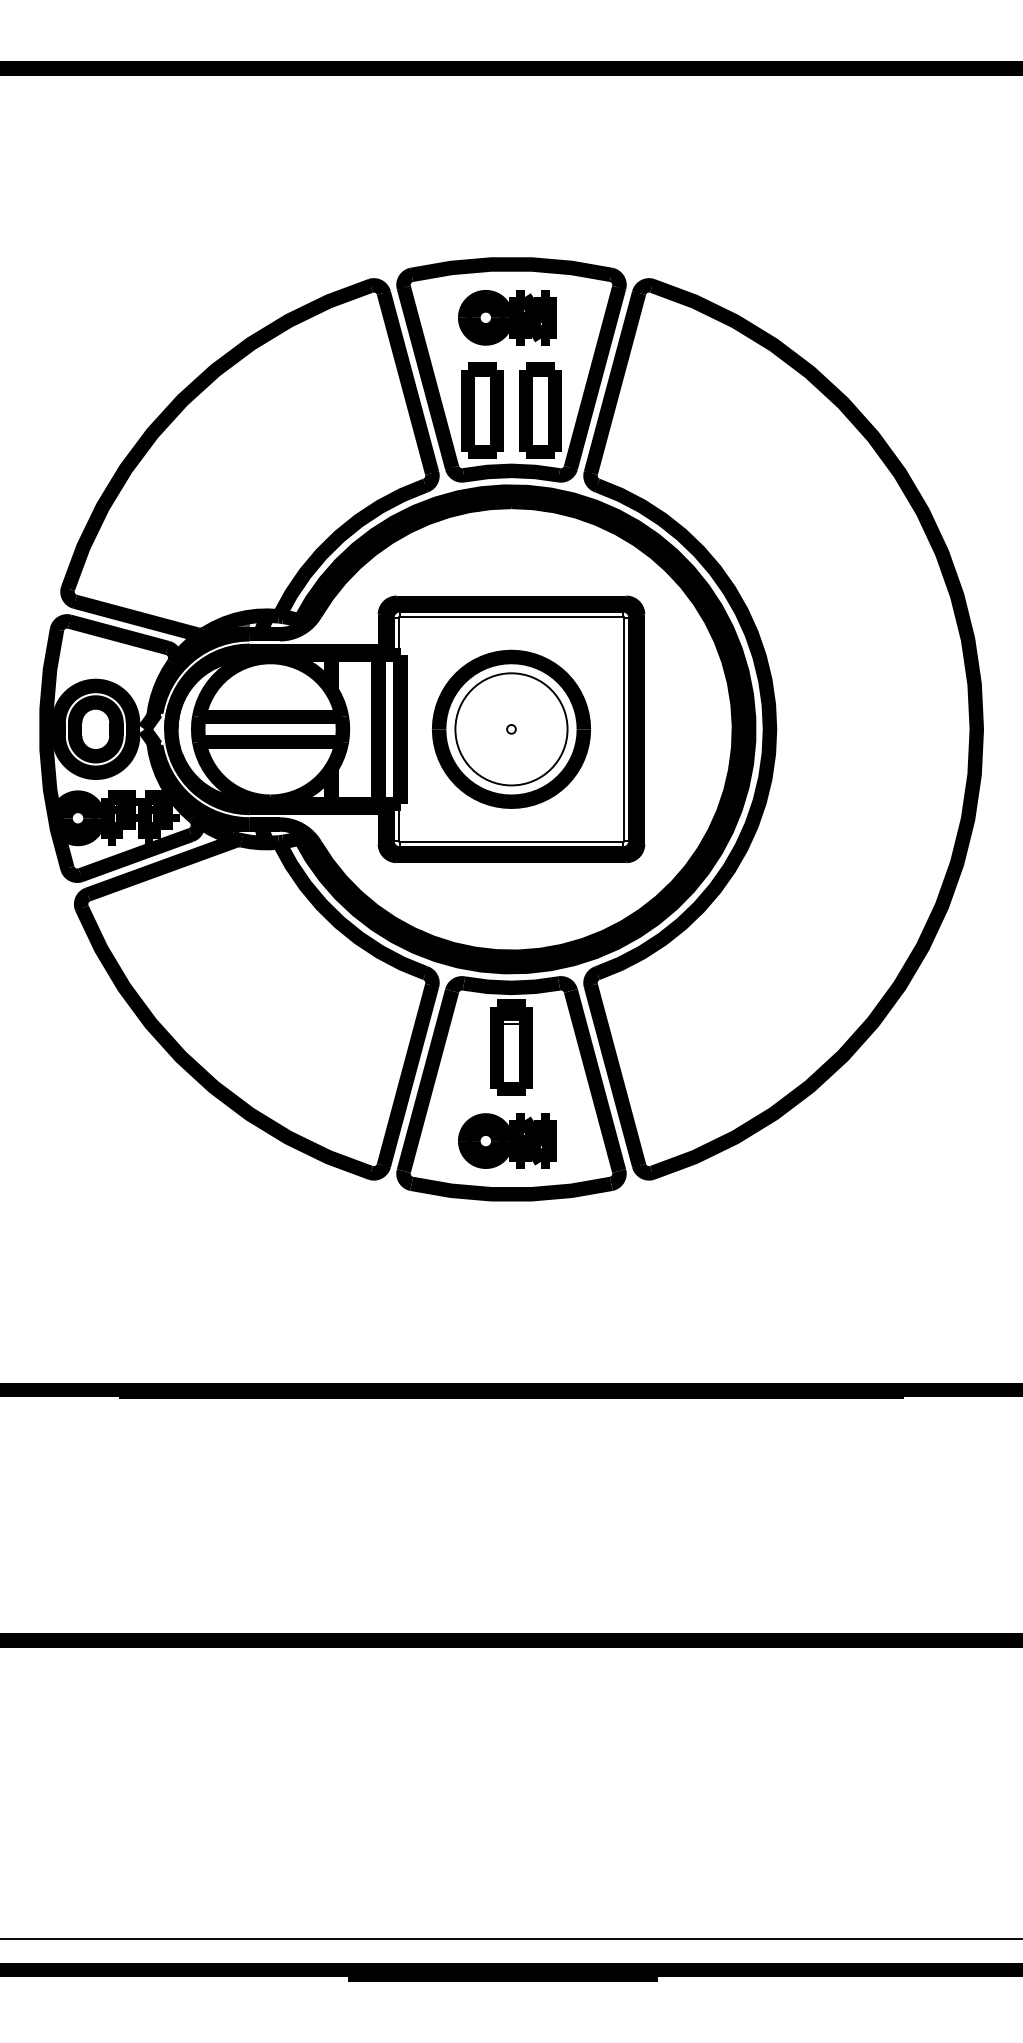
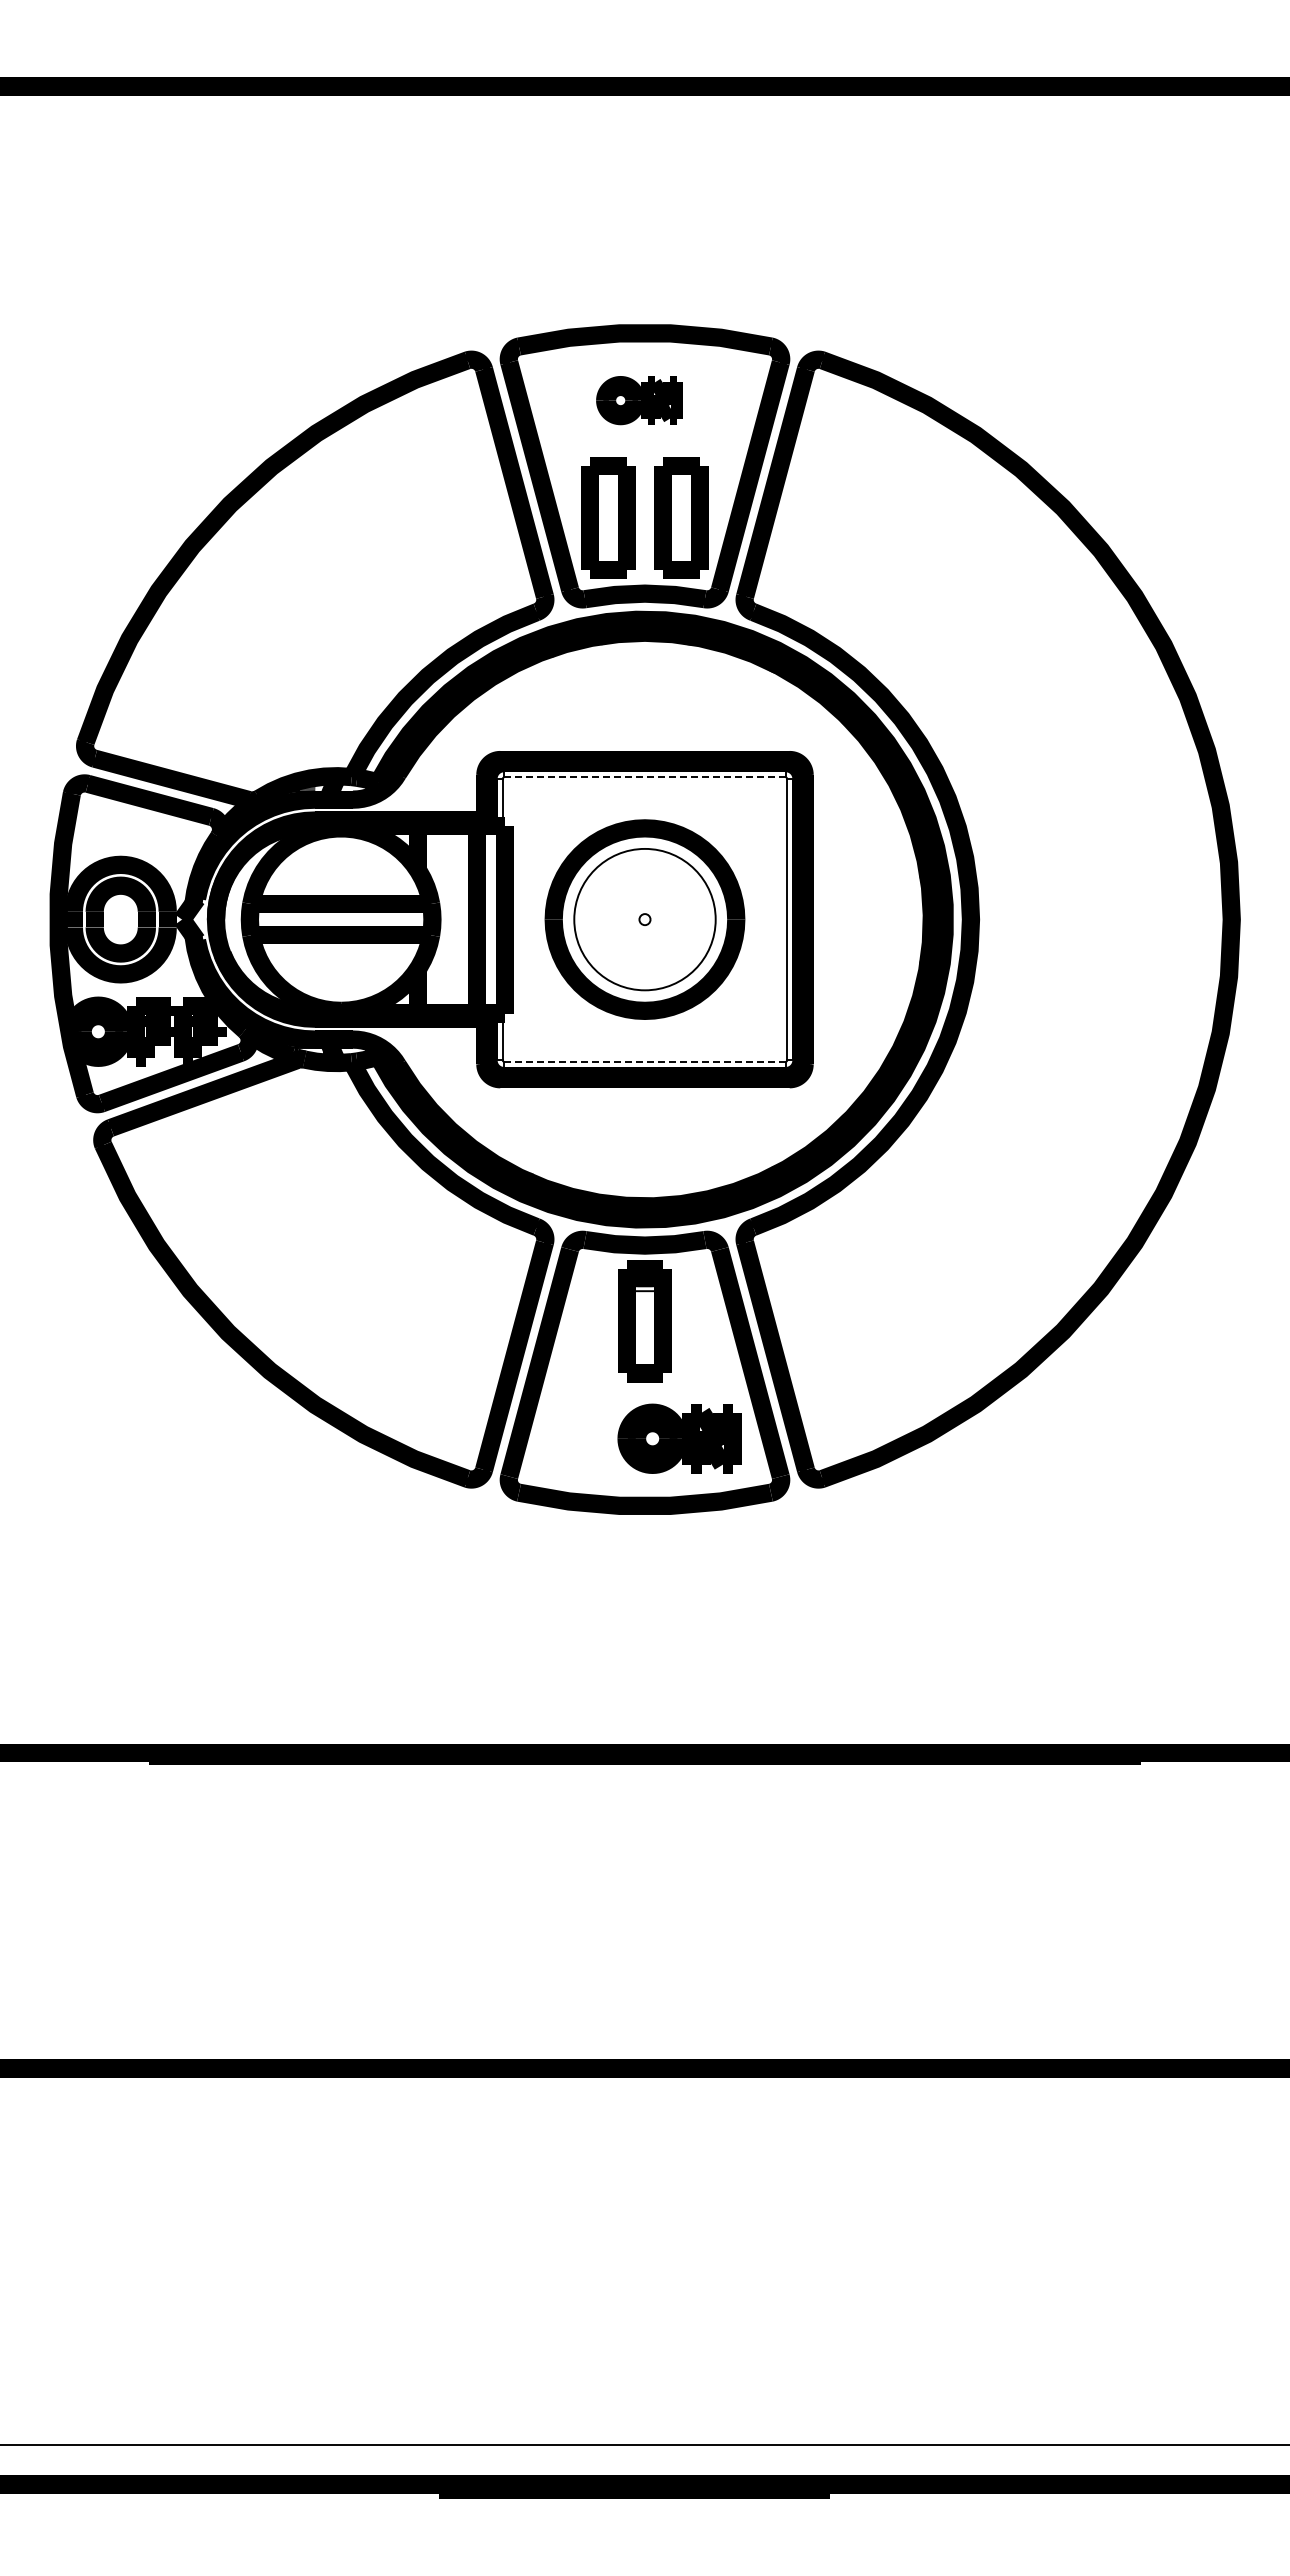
part: (507, 317) -> (639, 400), size x0.7
line: (511, 616) -> (644, 777), solid -> dashed
line: (511, 841) -> (644, 1061), solid -> dashed
part: (507, 1140) -> (679, 1438), moved

